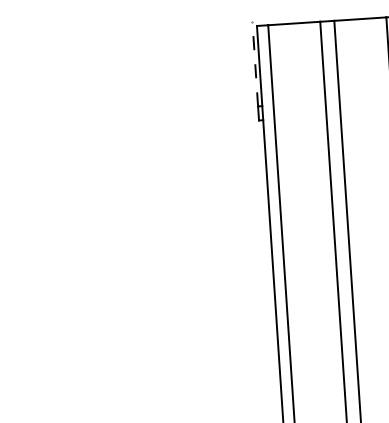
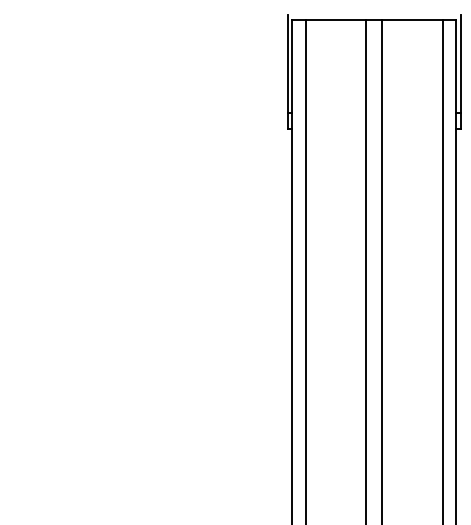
line: (255, 63) -> (287, 63), dashed -> solid

